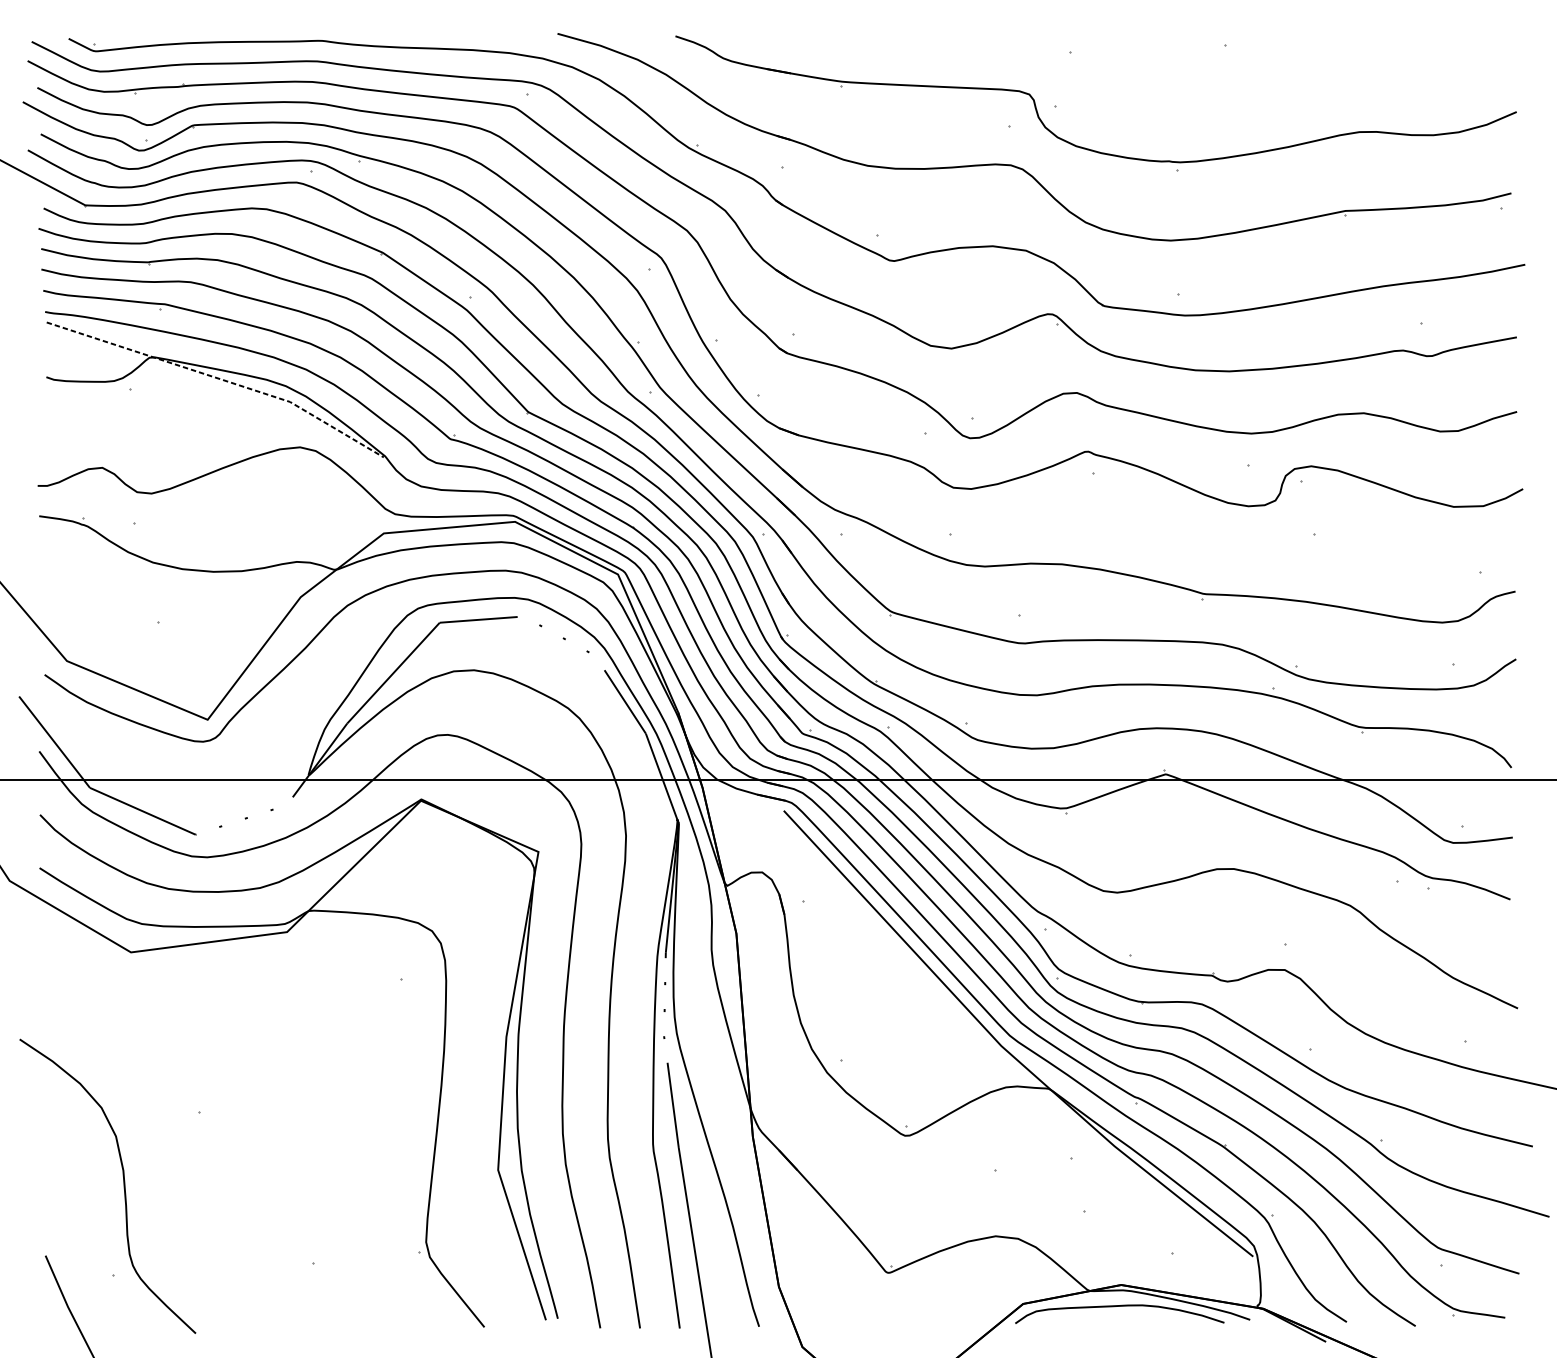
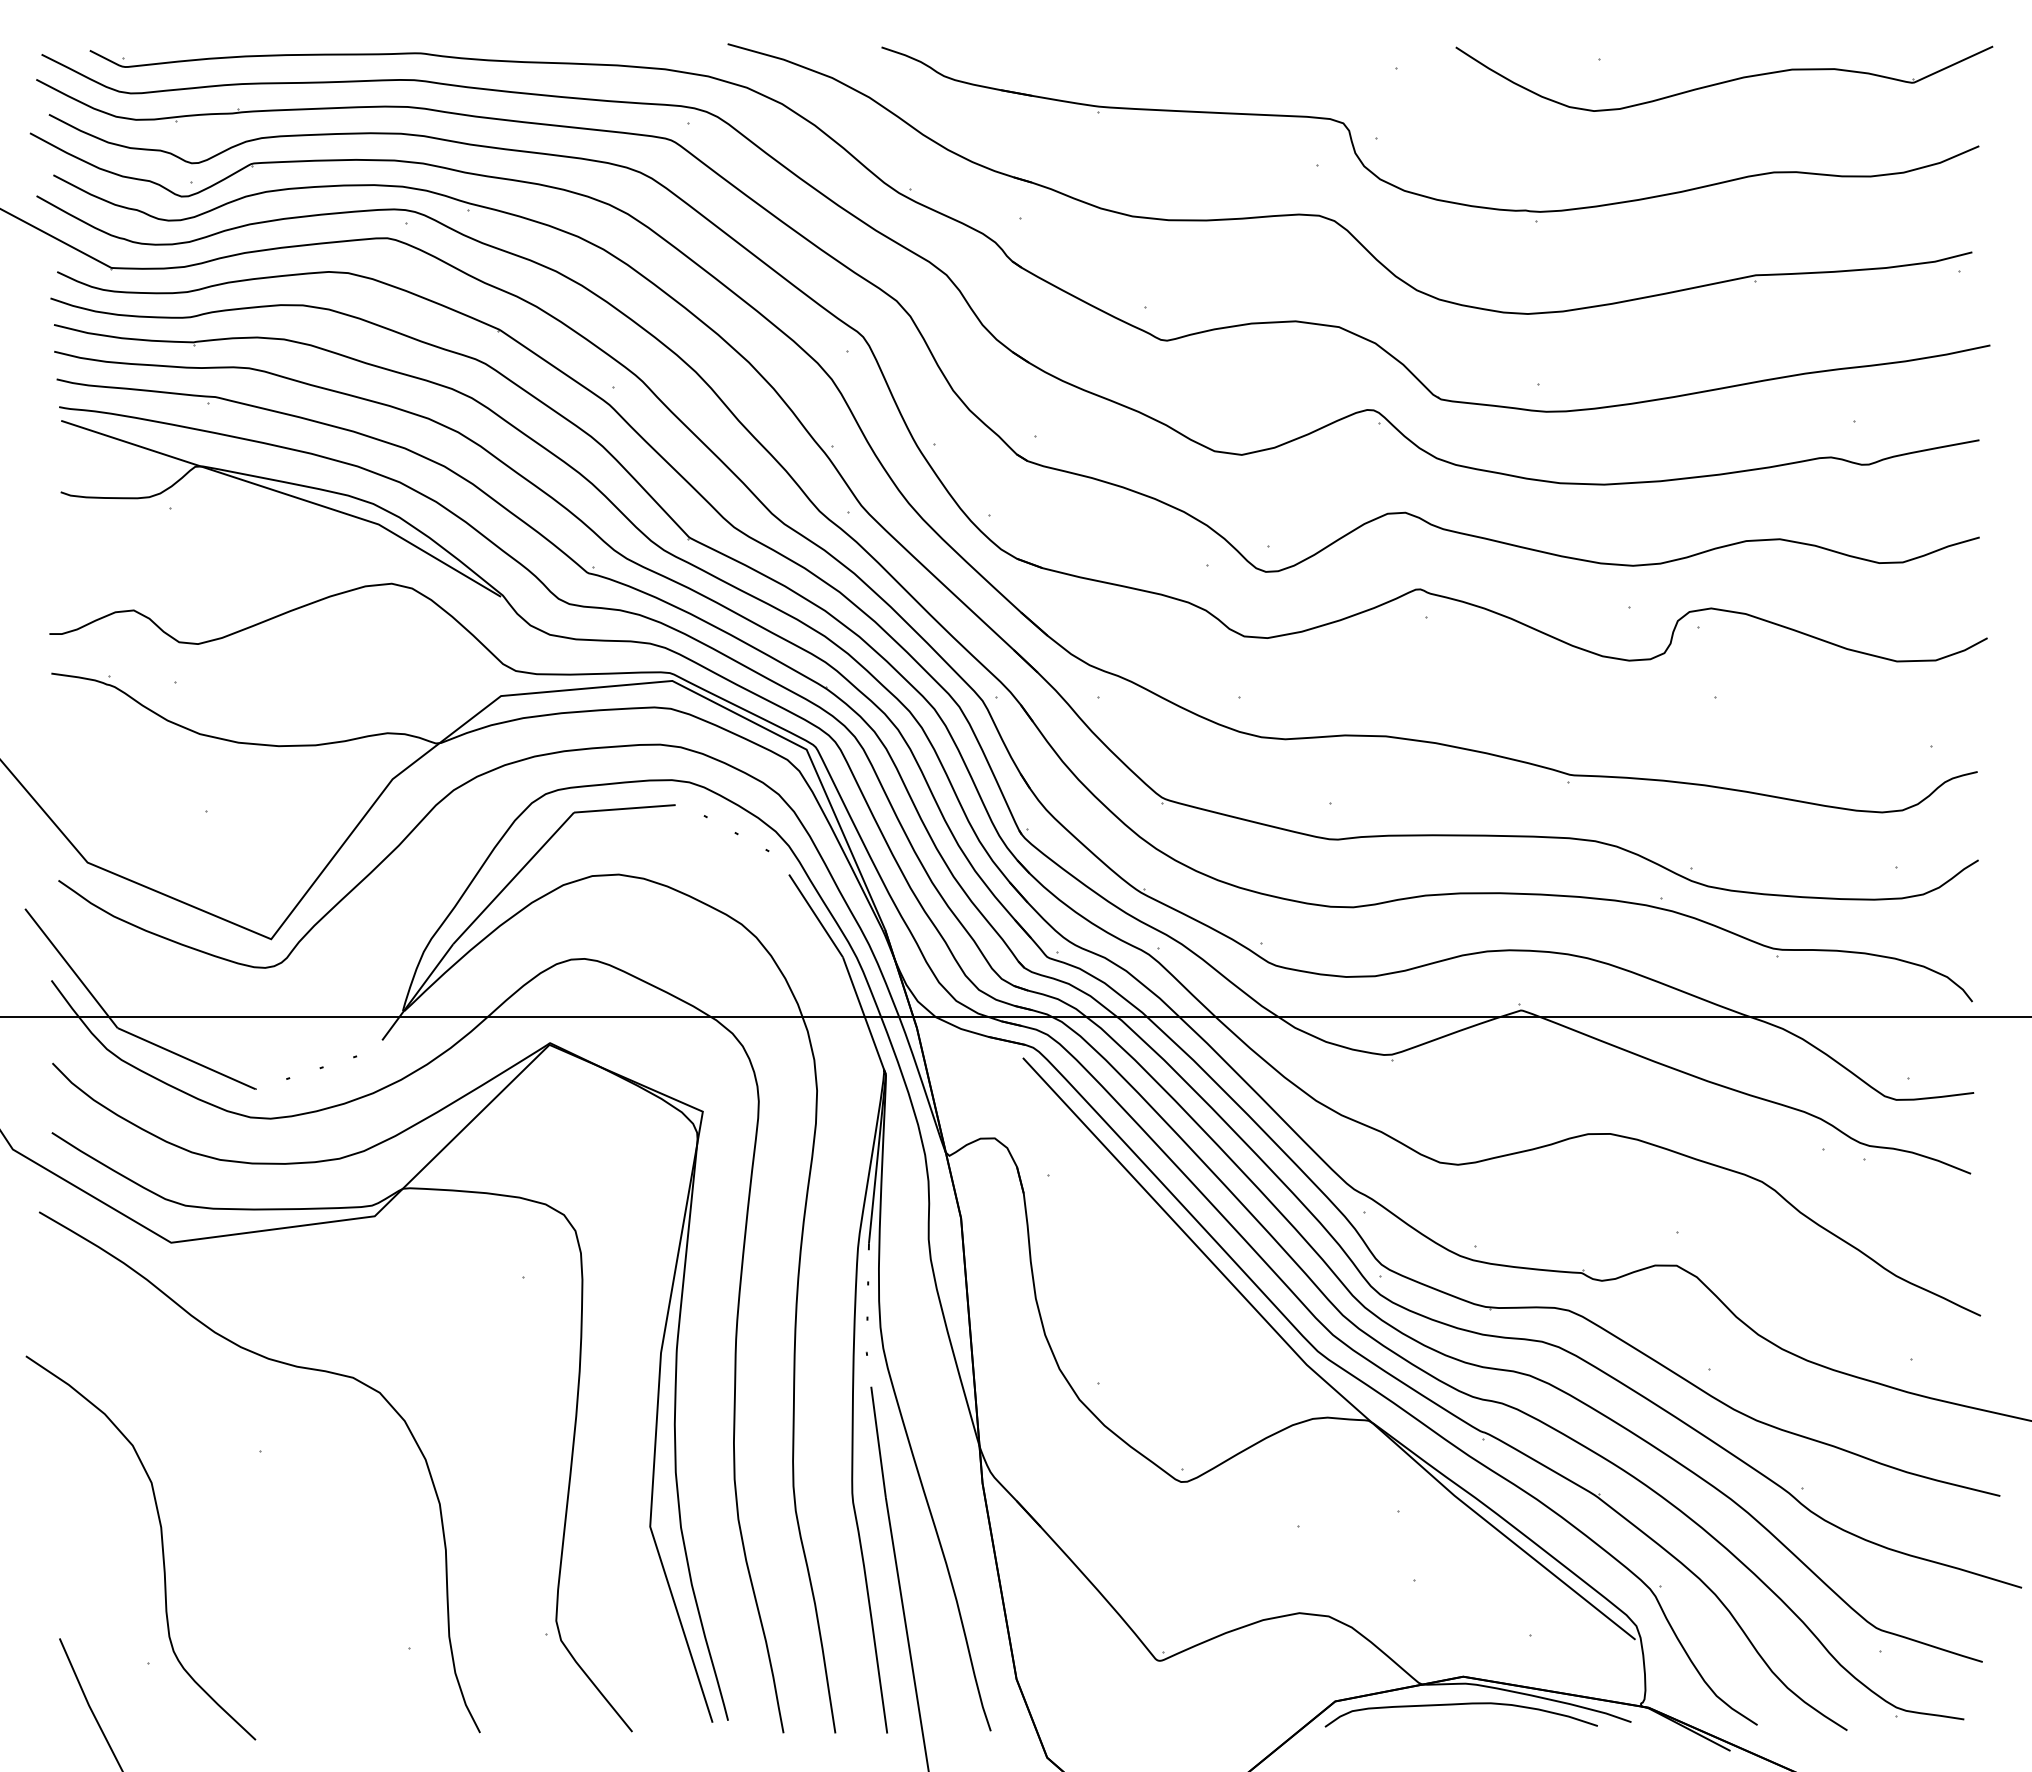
part: (1321, 60) -> (1724, 78), added
line: (220, 379) -> (288, 495), dashed -> solid
curve: (223, 1047) -> (291, 1366), added

